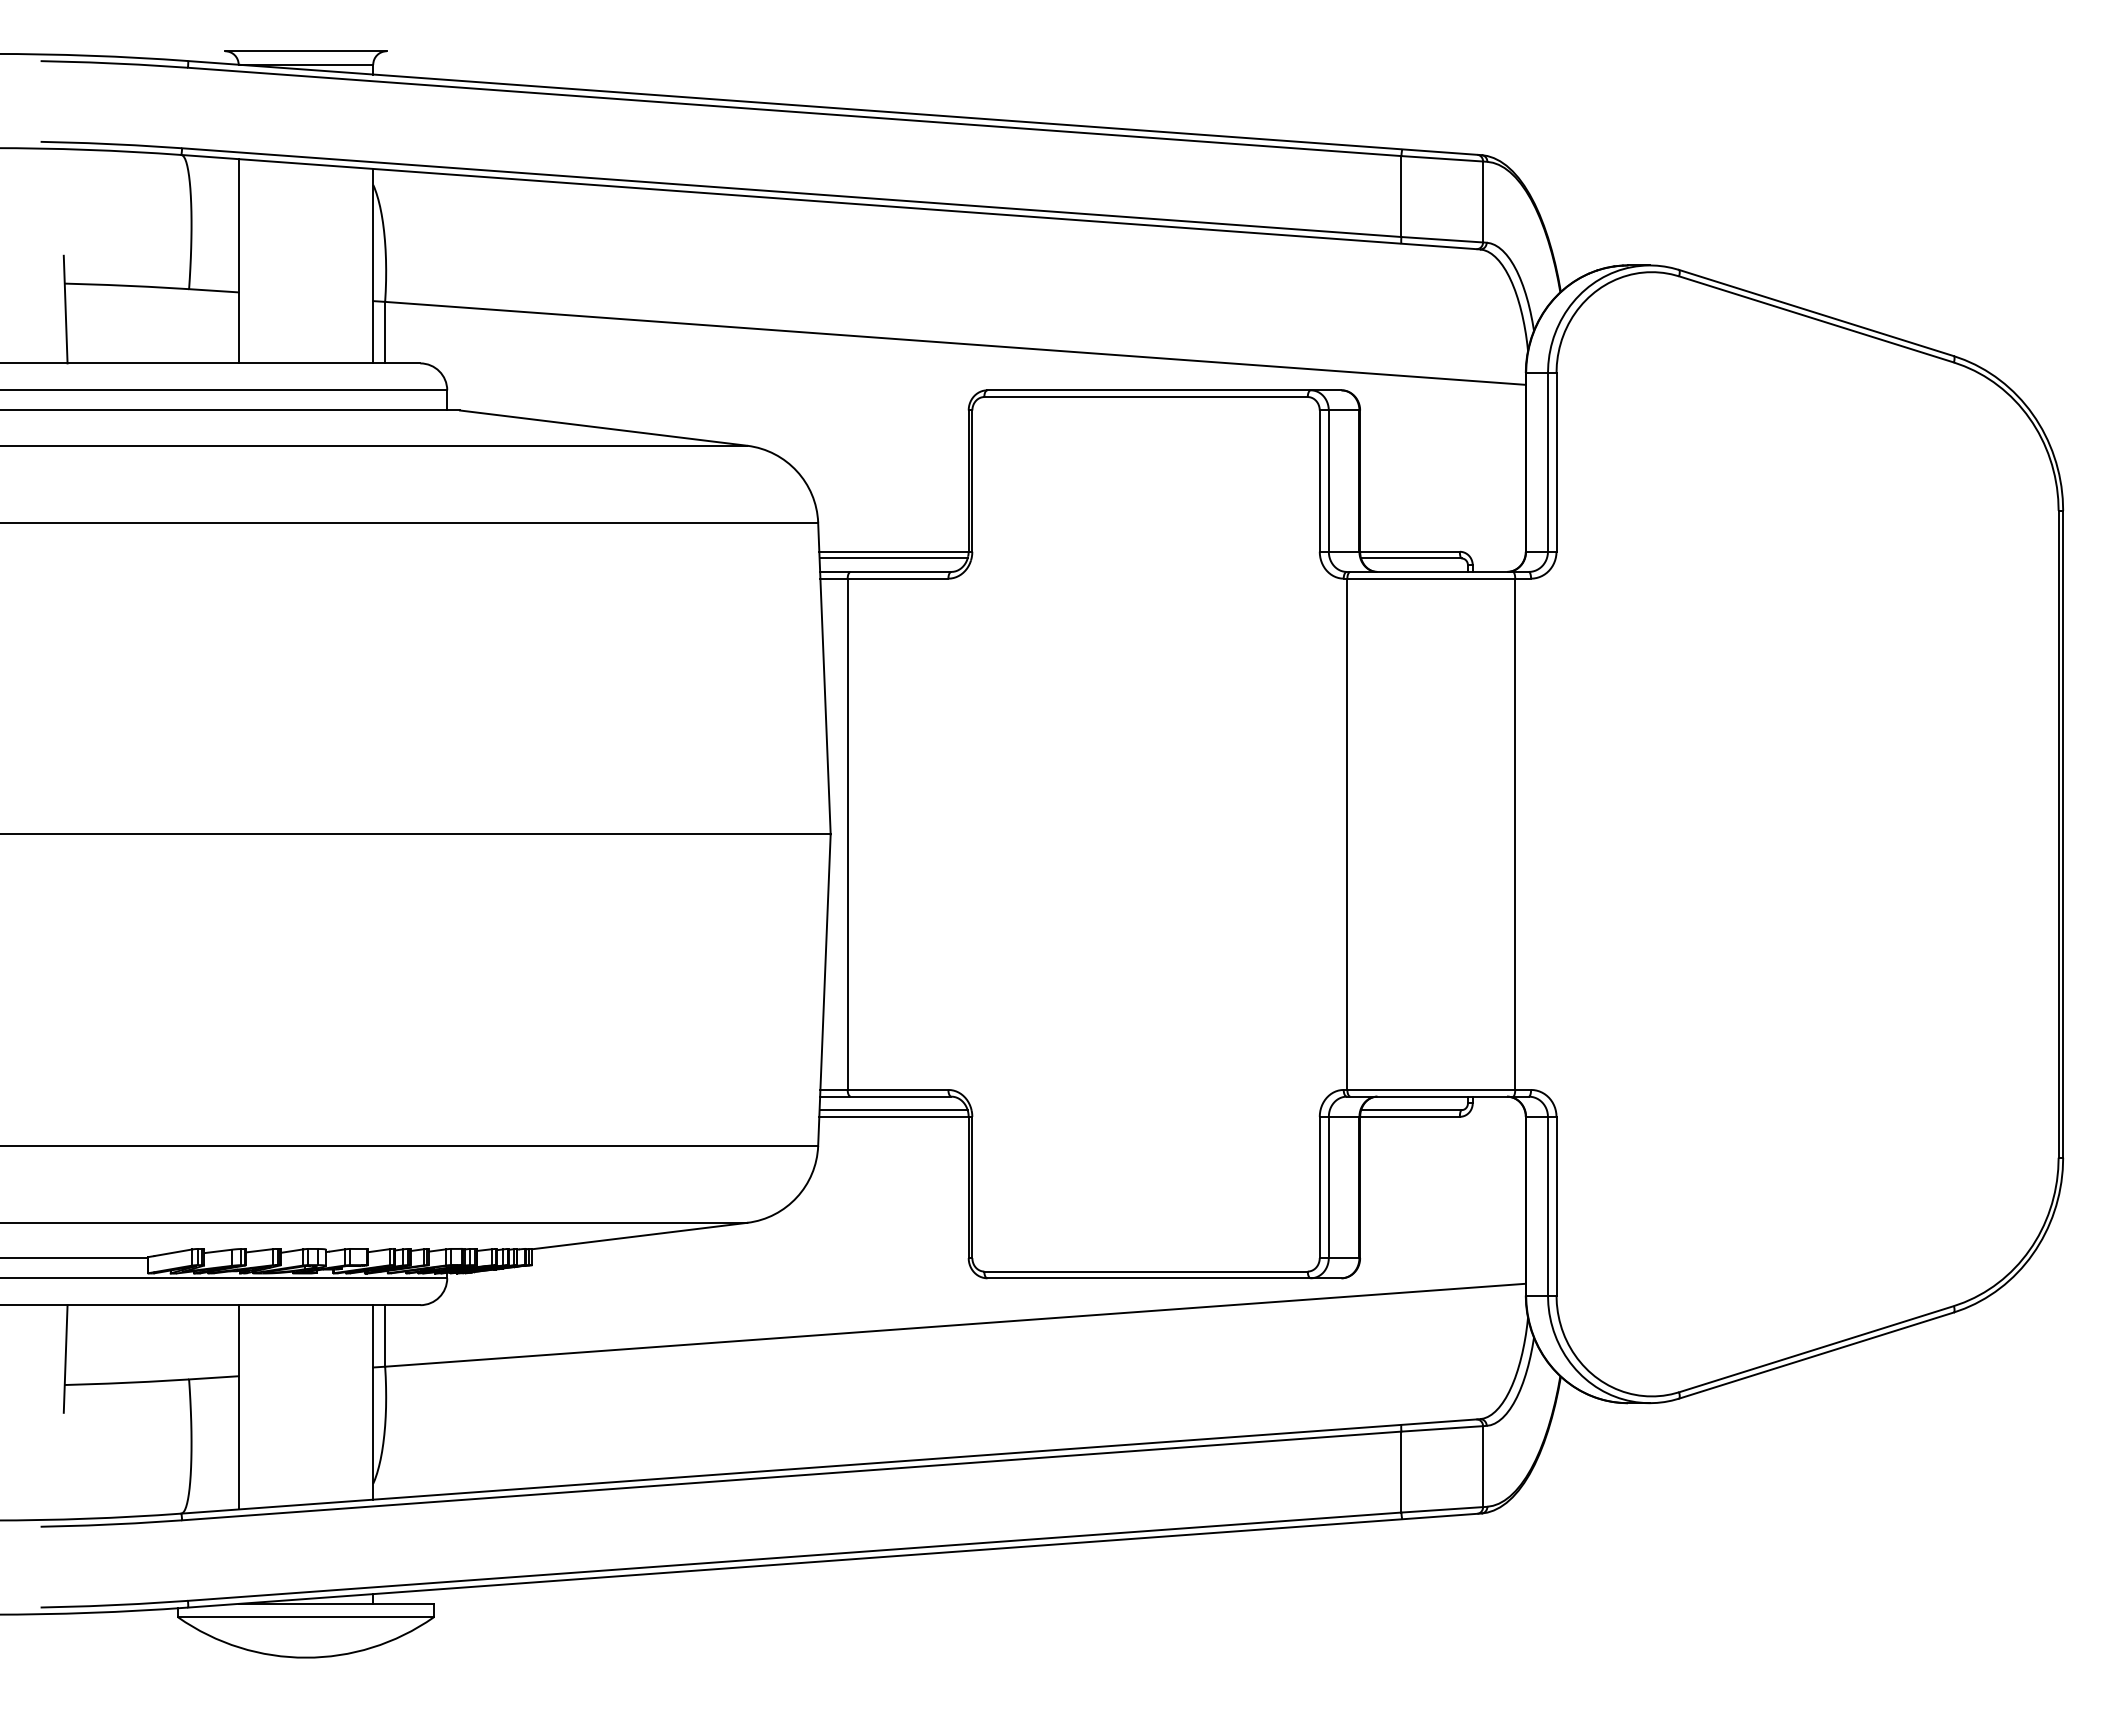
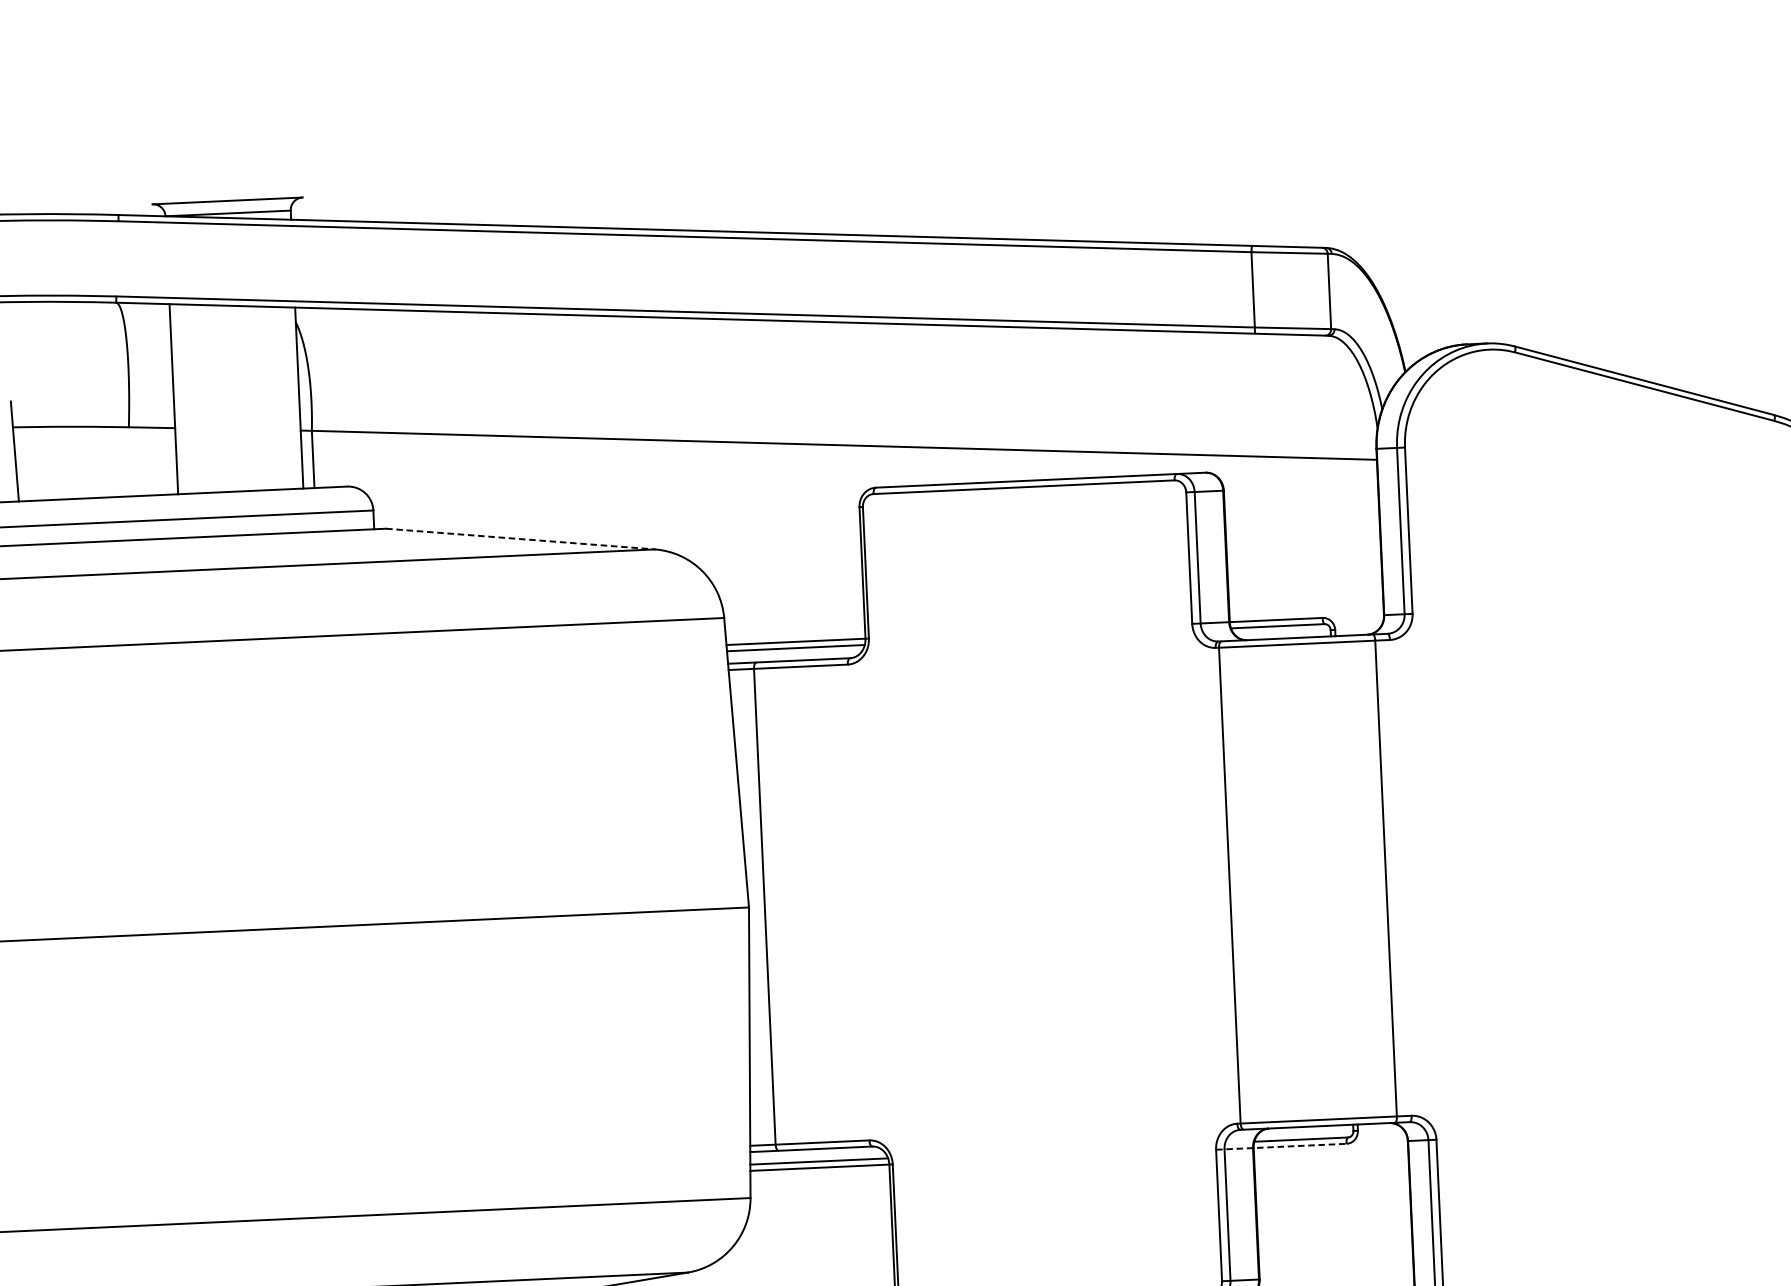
line: (603, 428) -> (520, 539), solid -> dashed
line: (1390, 1116) -> (1281, 1146), solid -> dashed

